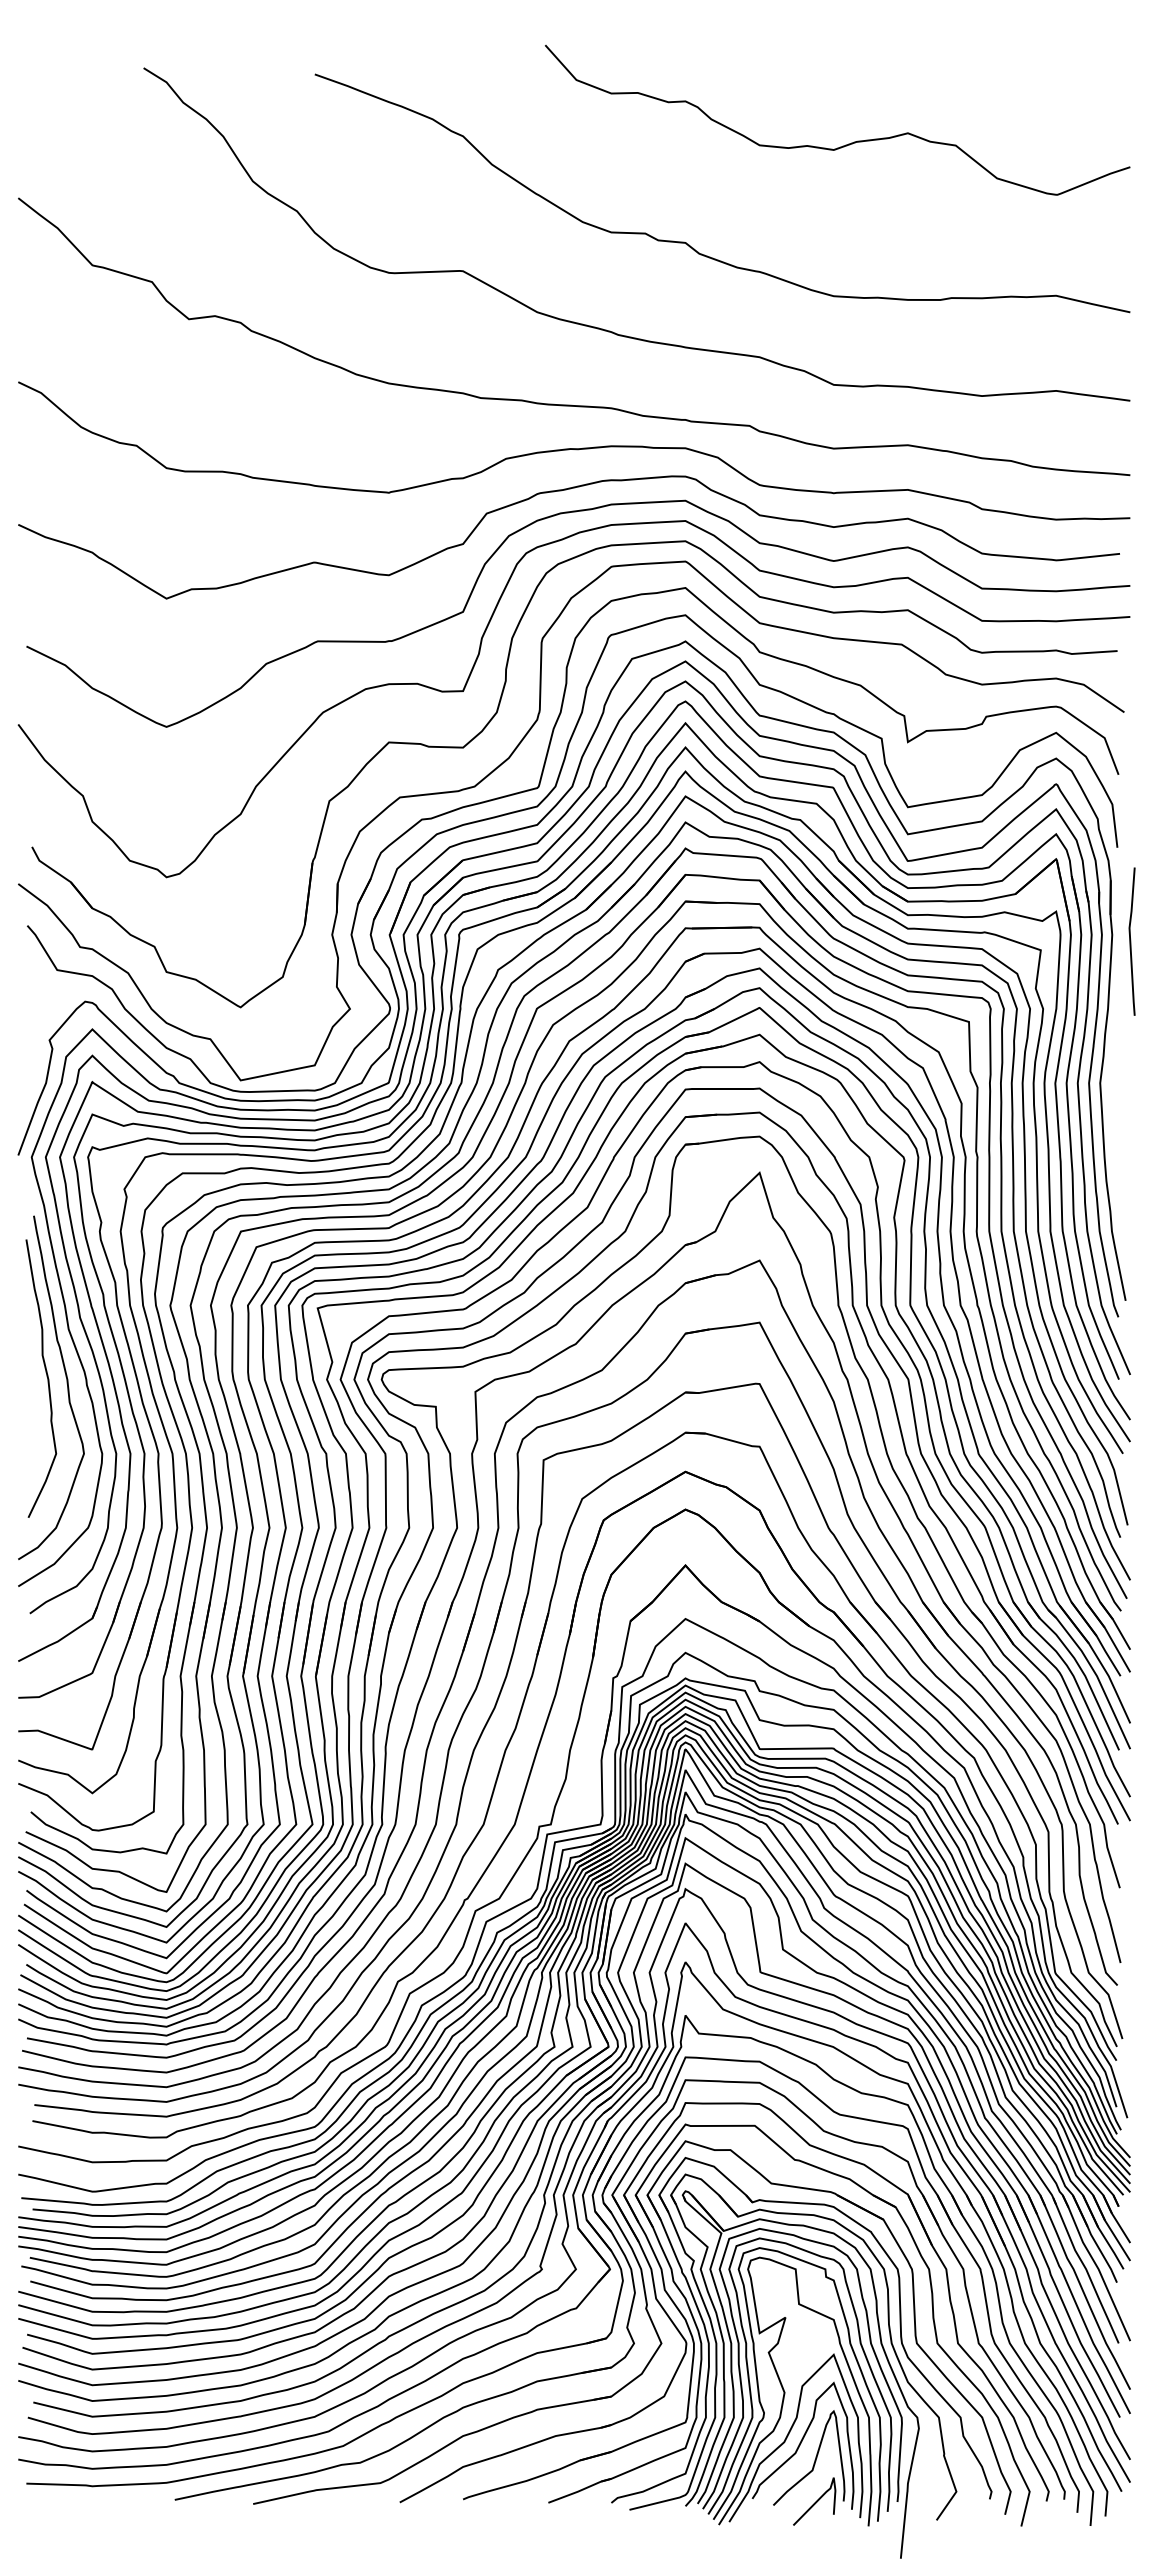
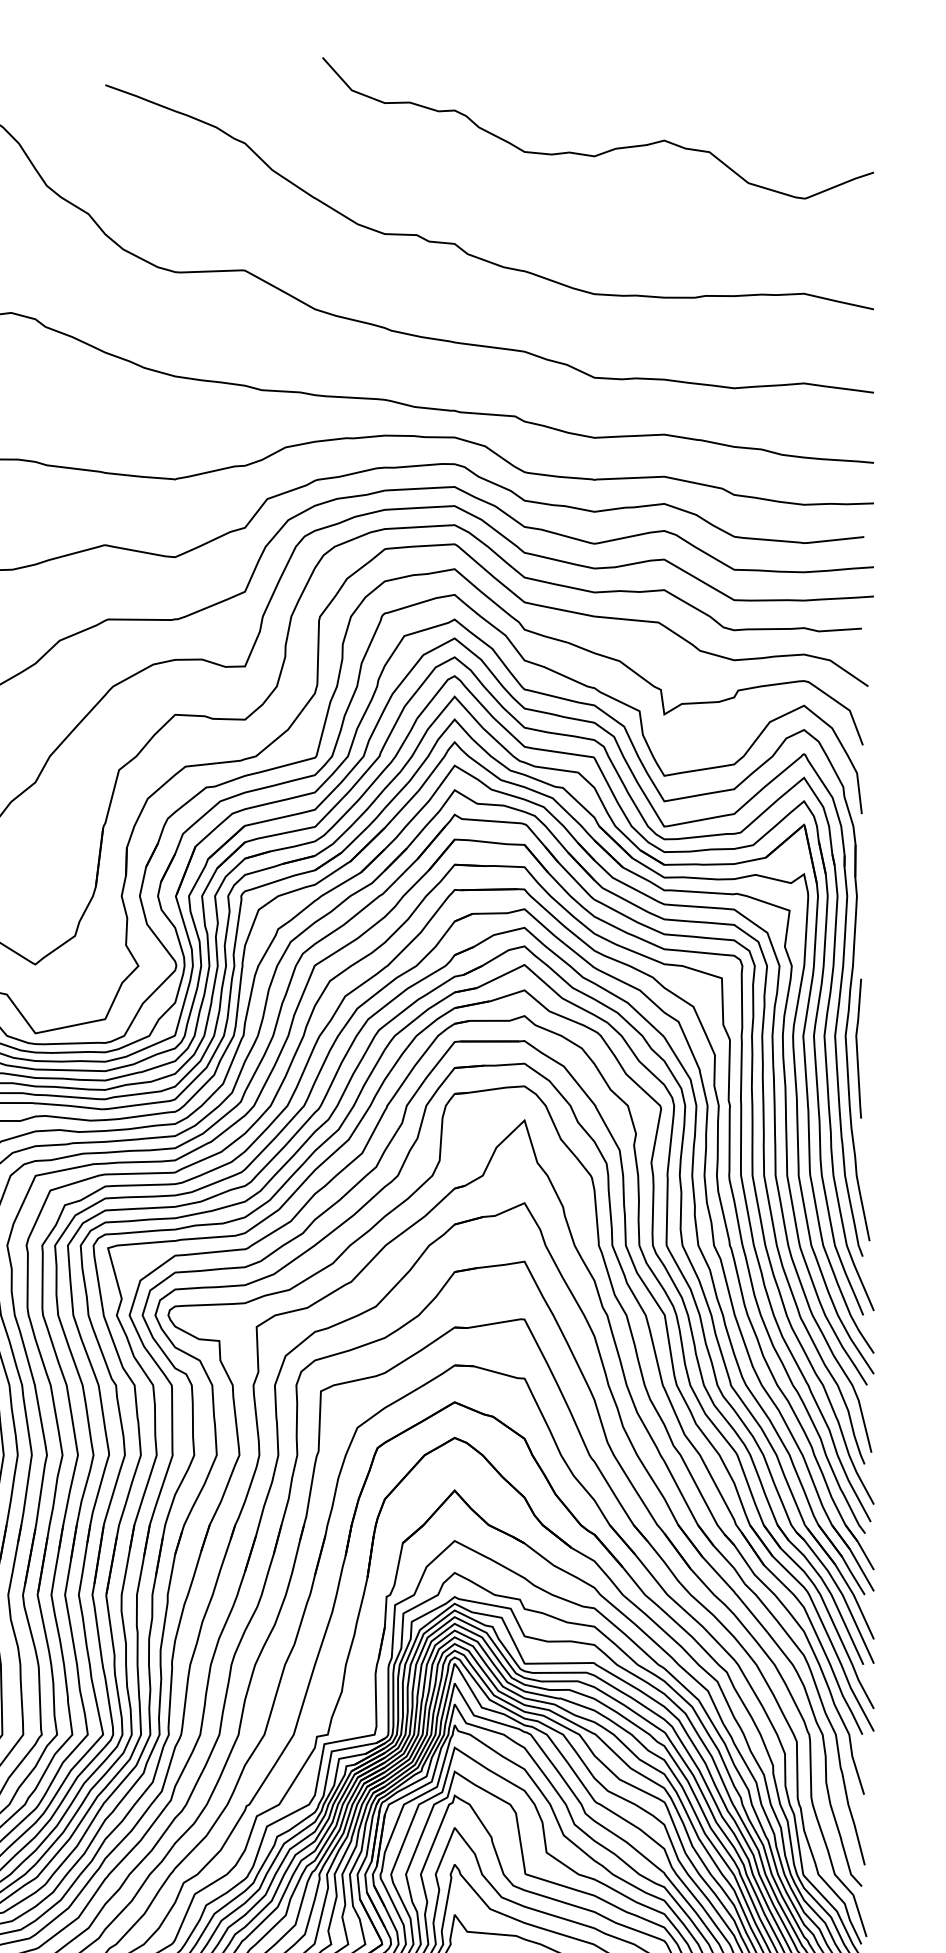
curve: (1131, 941) -> (858, 1048), moved

